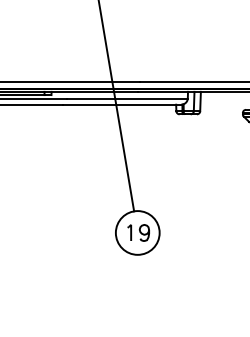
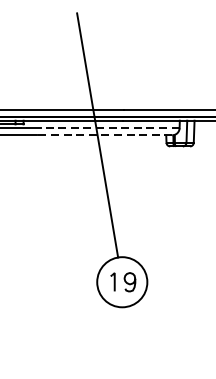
line: (127, 98) -> (110, 128), solid -> dashed
line: (122, 104) -> (104, 135), solid -> dashed

